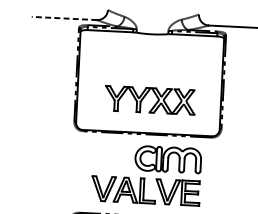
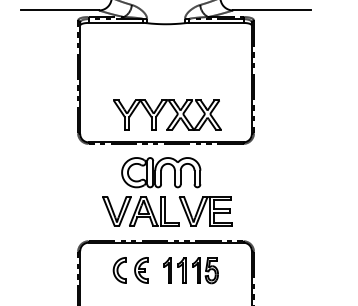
line: (63, 18) -> (59, 10), dashed -> solid
part: (146, 95) -> (162, 109), moved
part: (168, 159) -> (161, 172), moved

